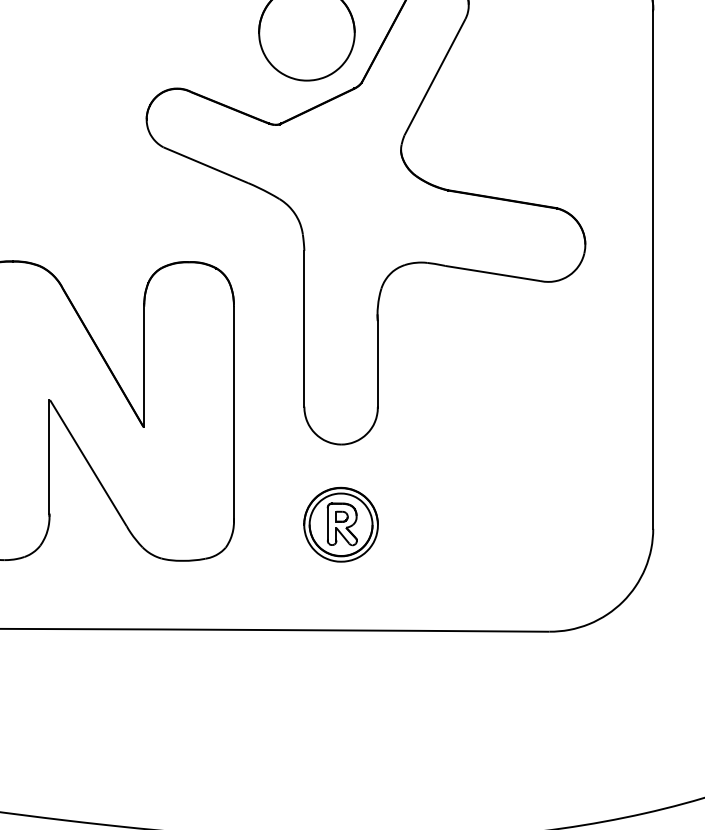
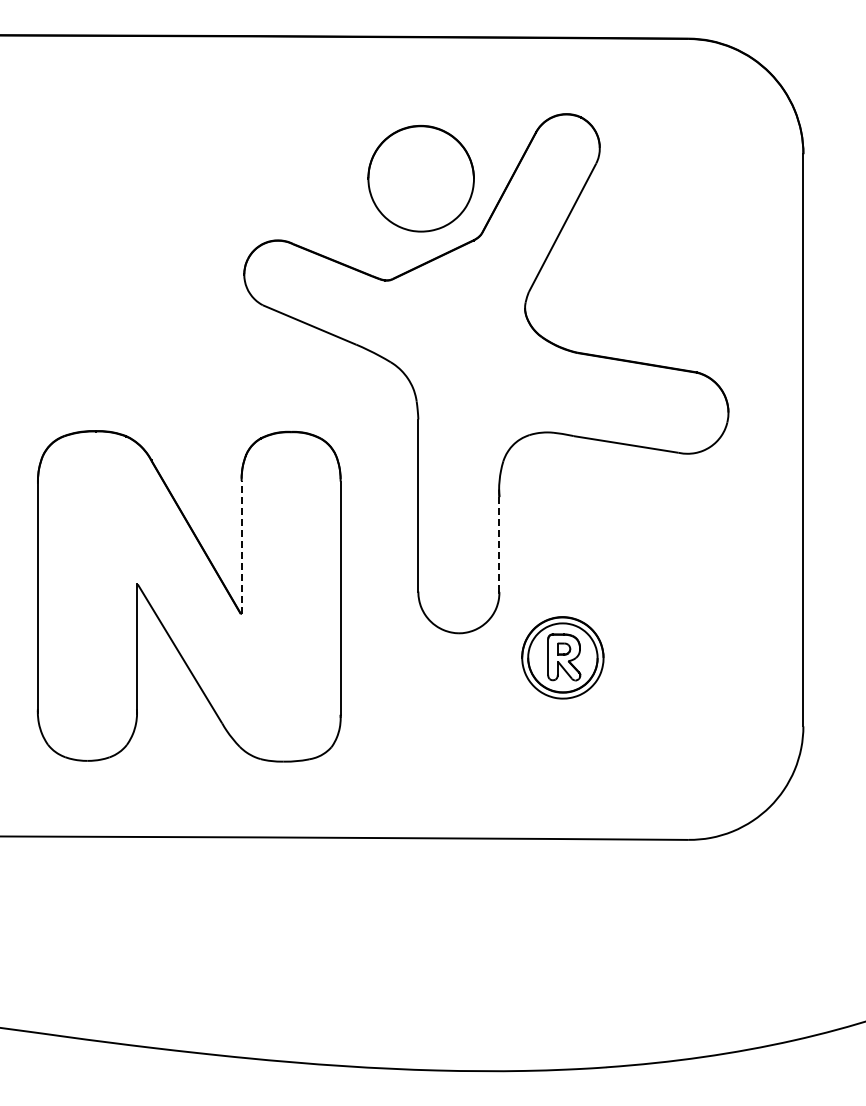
line: (377, 364) -> (499, 544), solid -> dashed
line: (144, 366) -> (241, 547), solid -> dashed
part: (340, 524) -> (562, 657), moved

